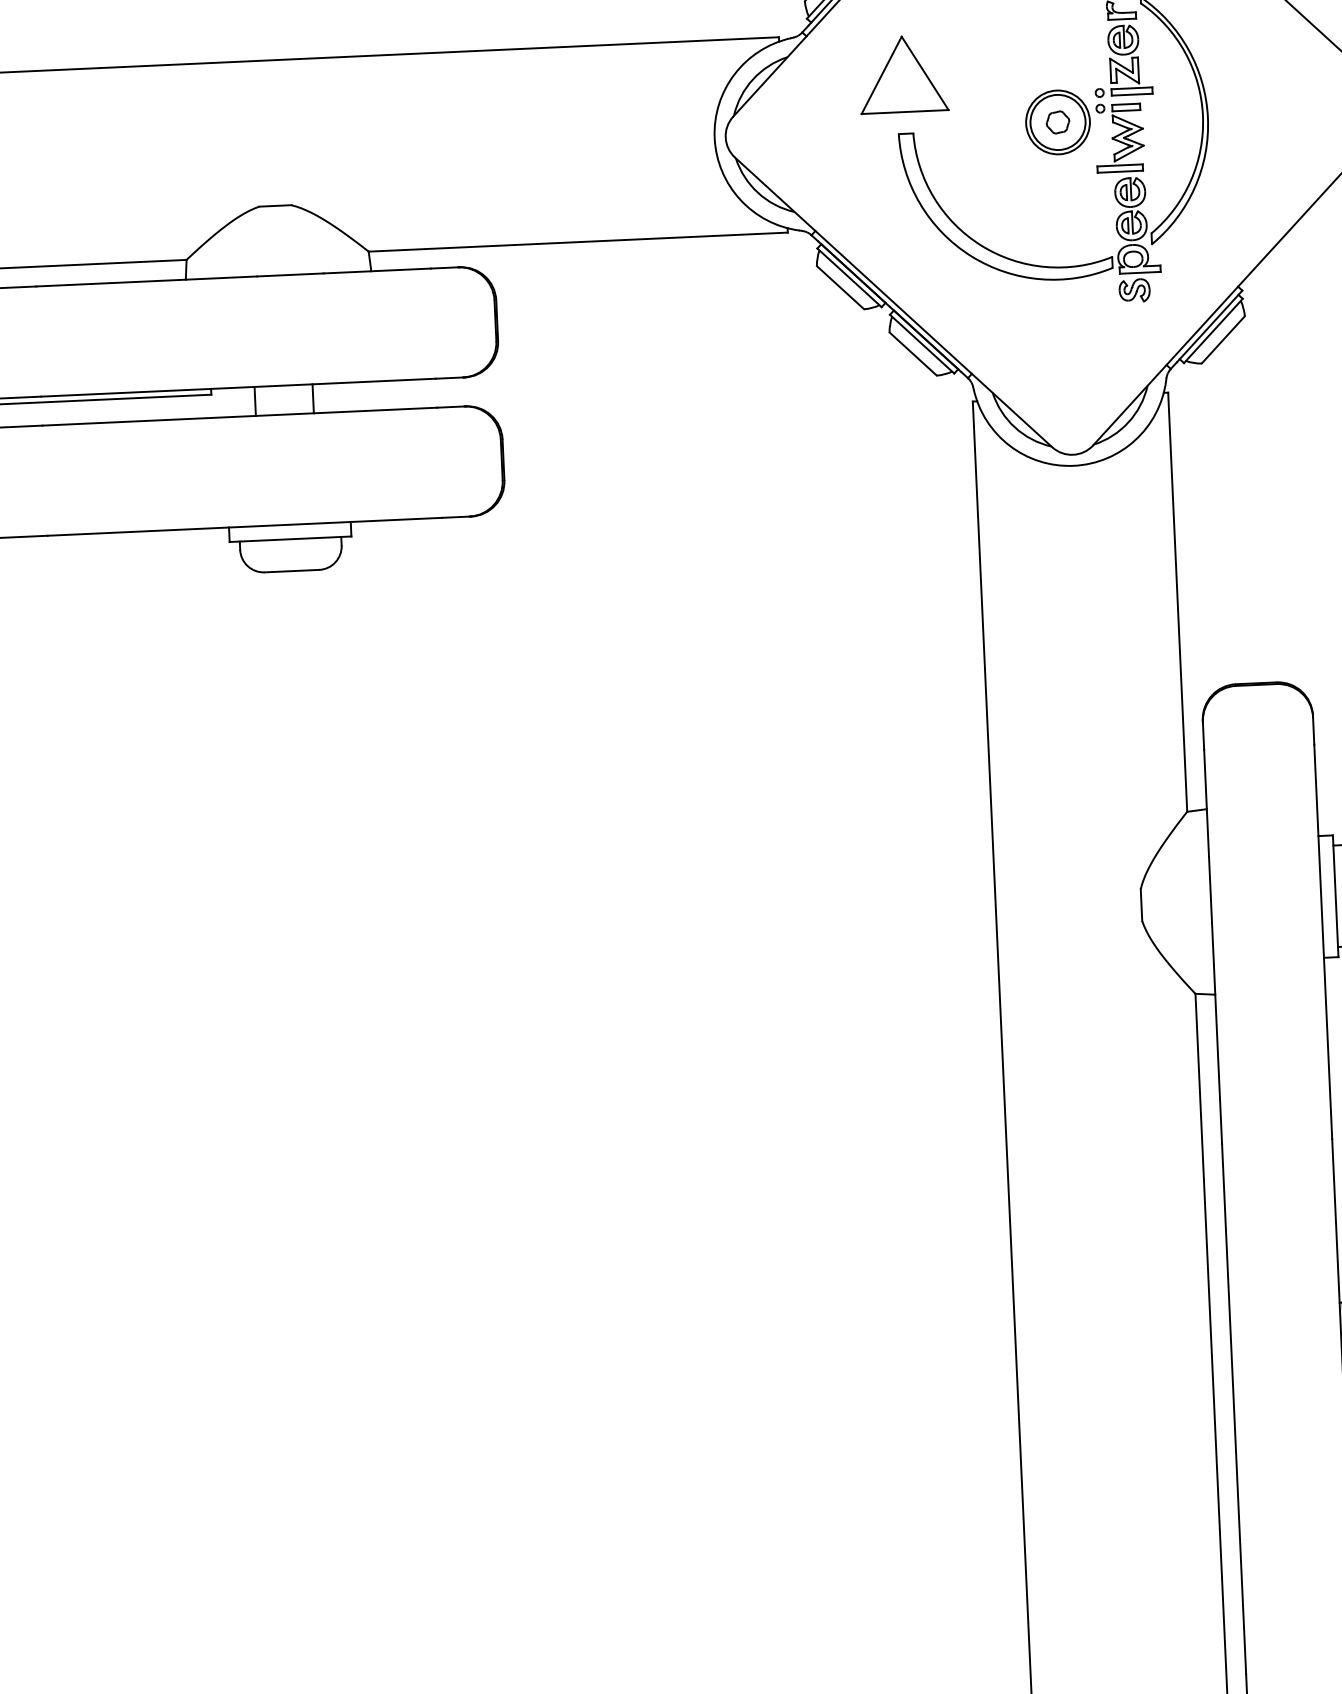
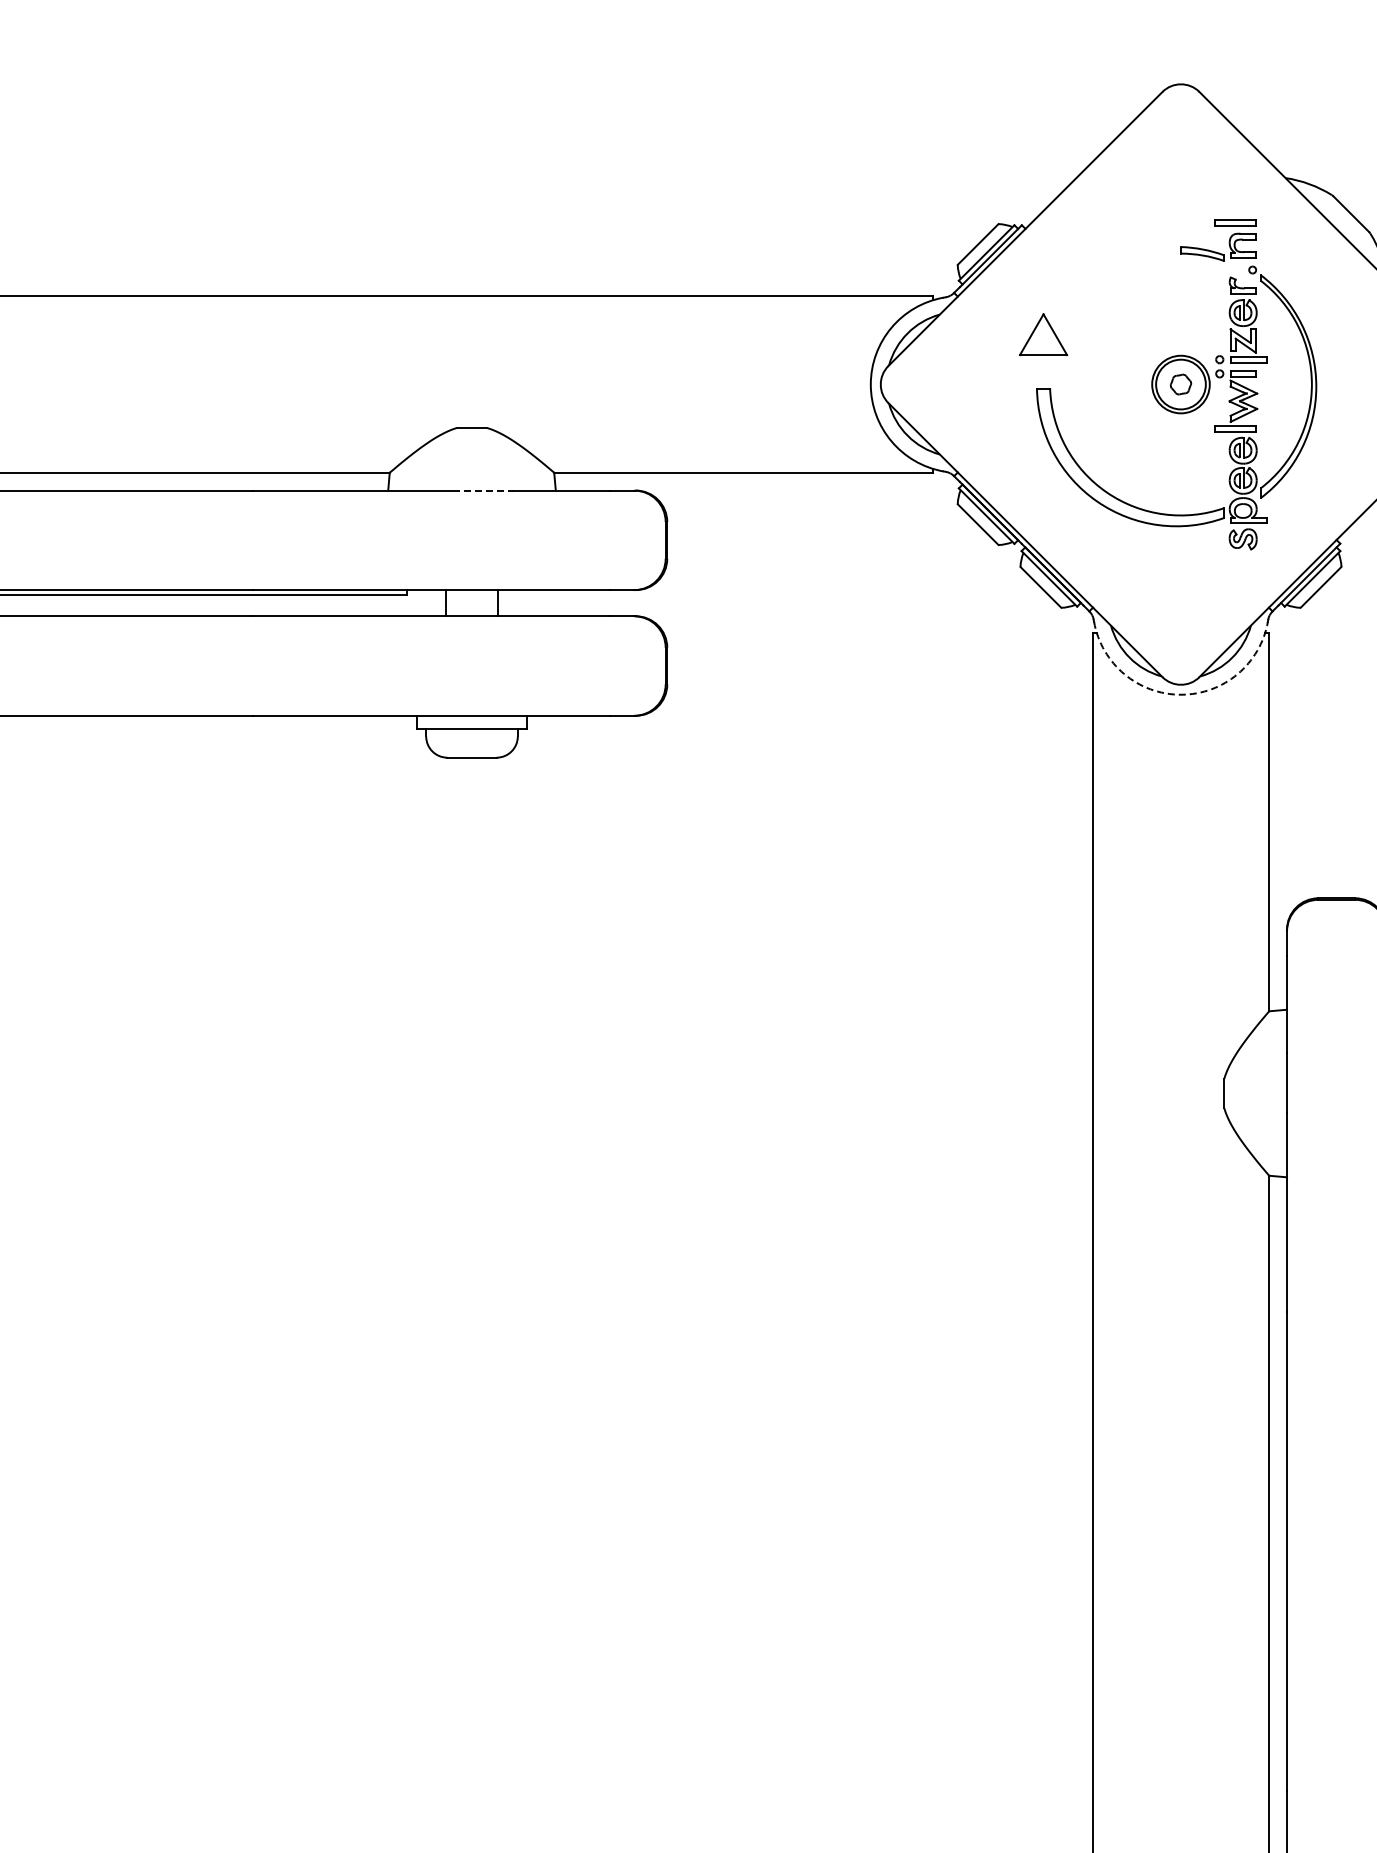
part: (903, 73) -> (1043, 334), size x0.6
line: (291, 274) -> (483, 490), solid -> dashed
arc: (1073, 465) -> (1180, 694), solid -> dashed

